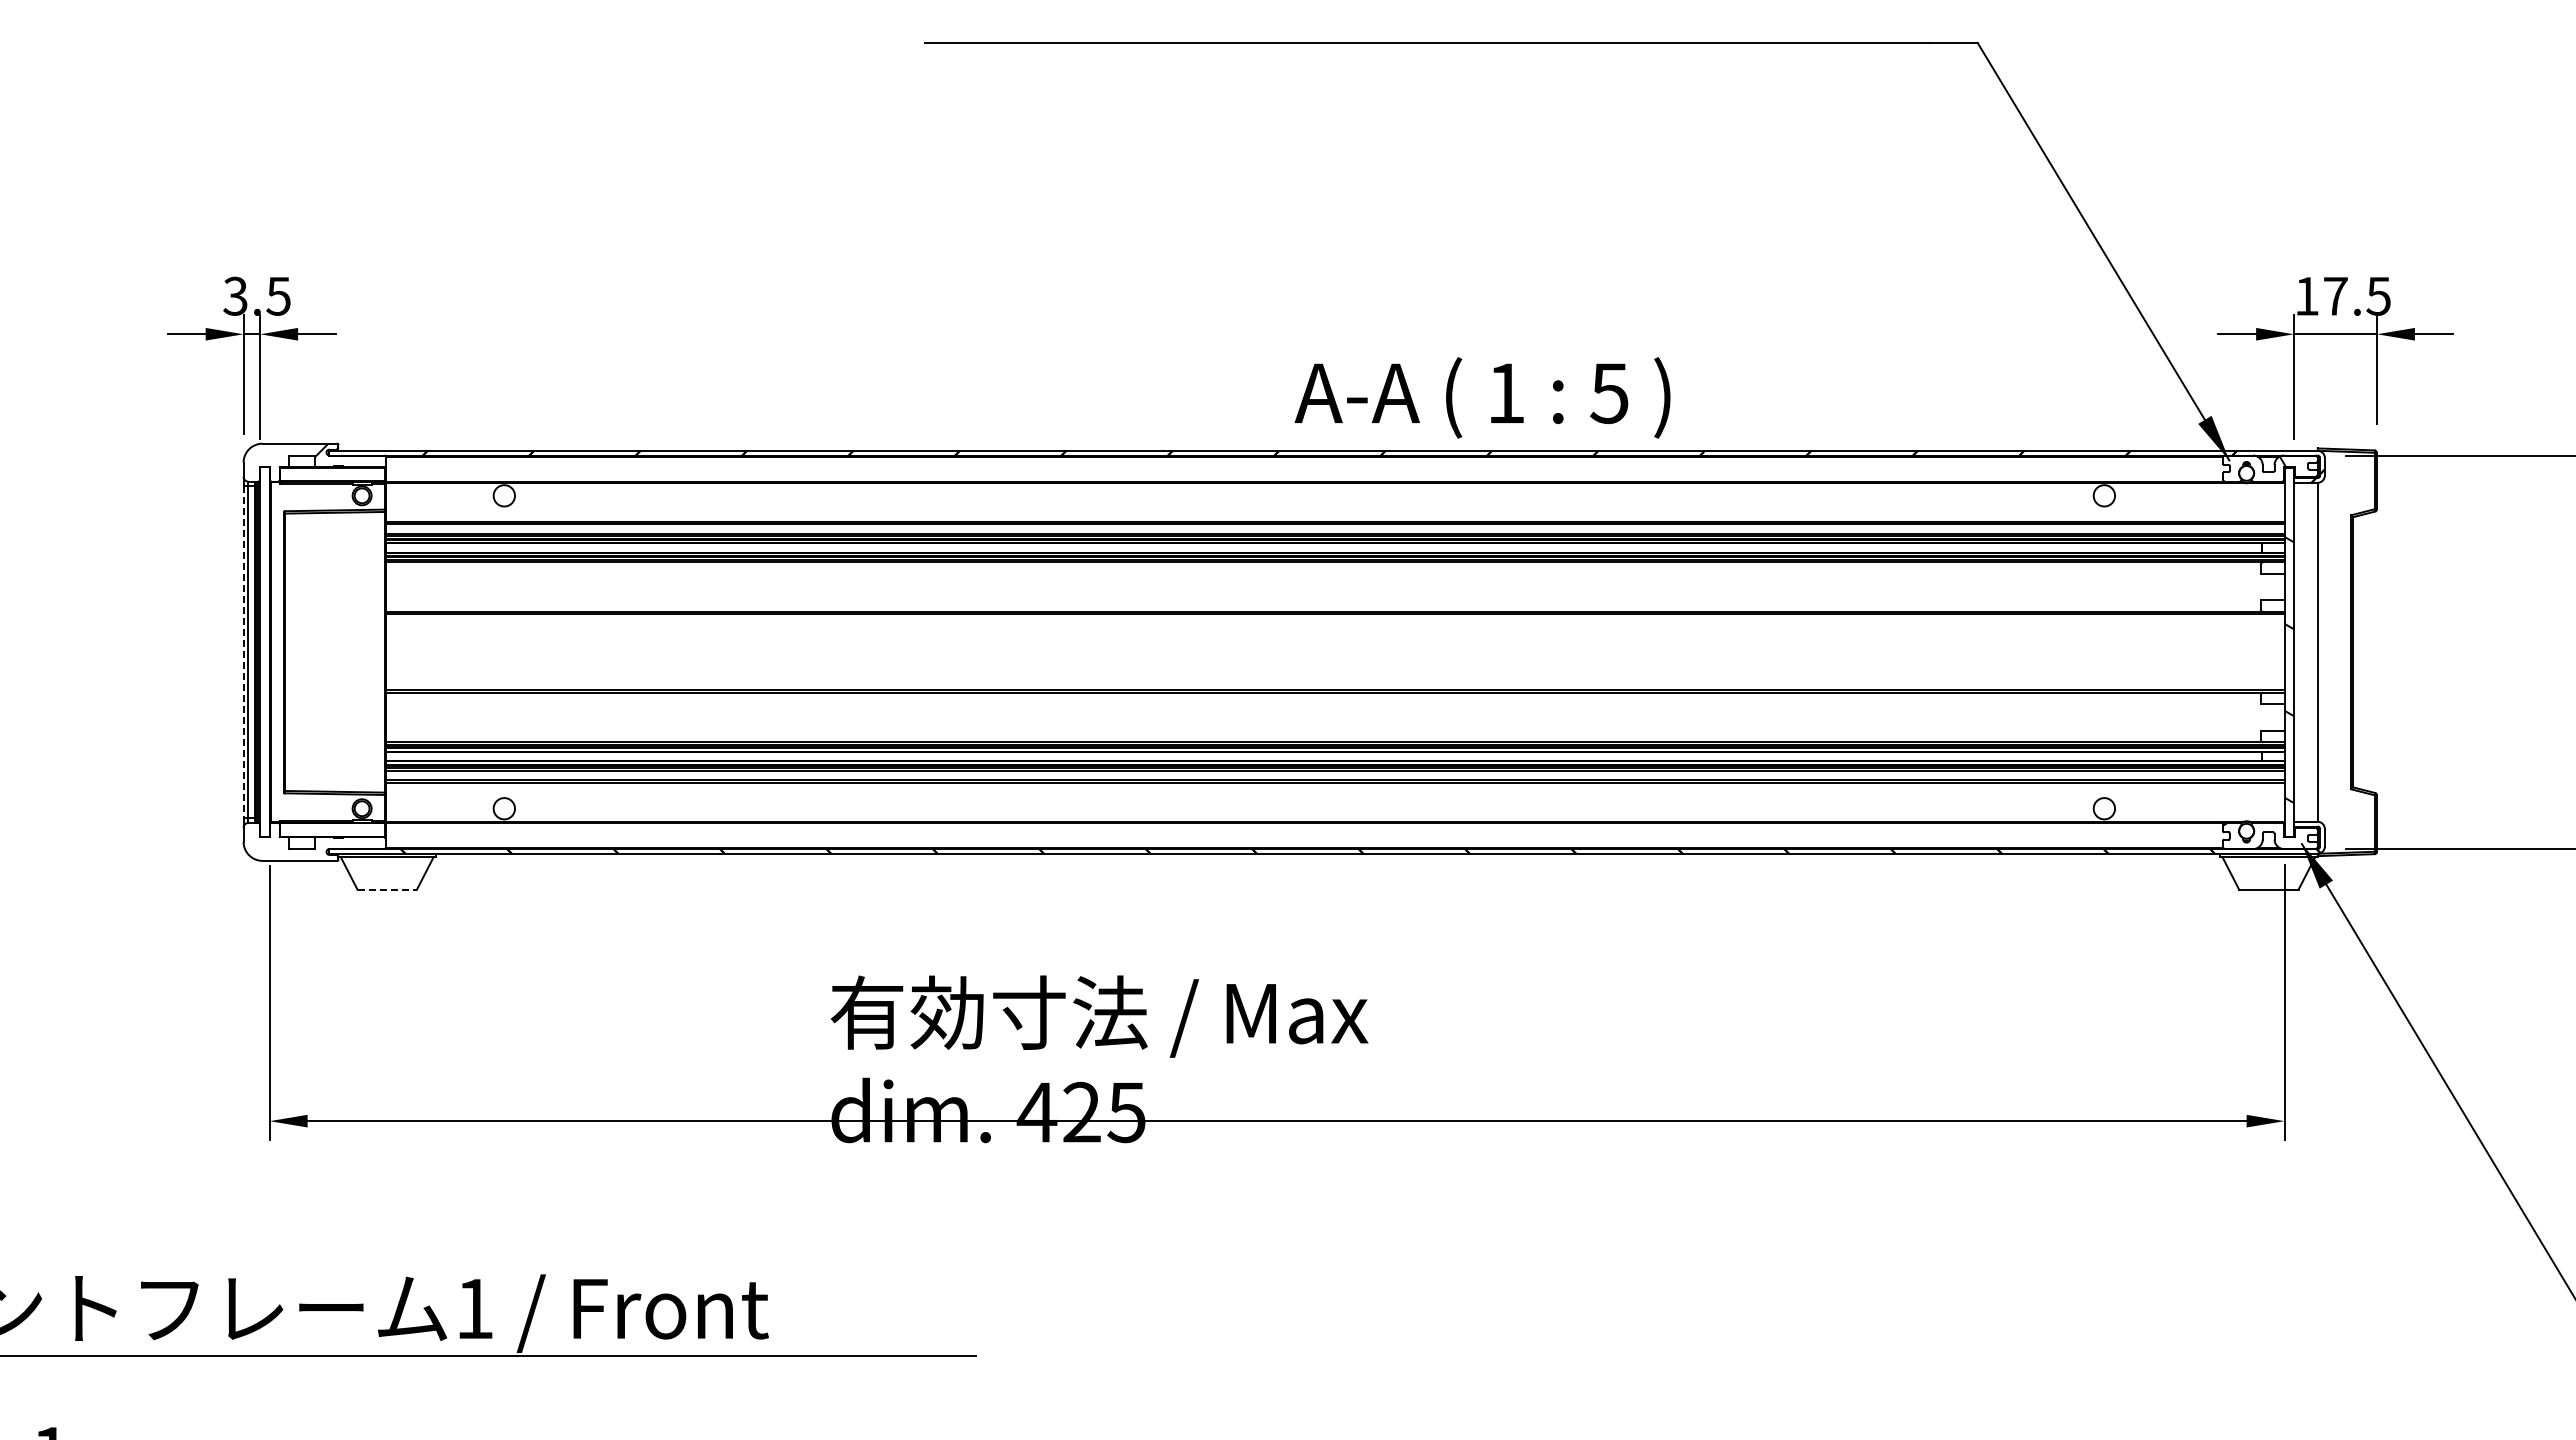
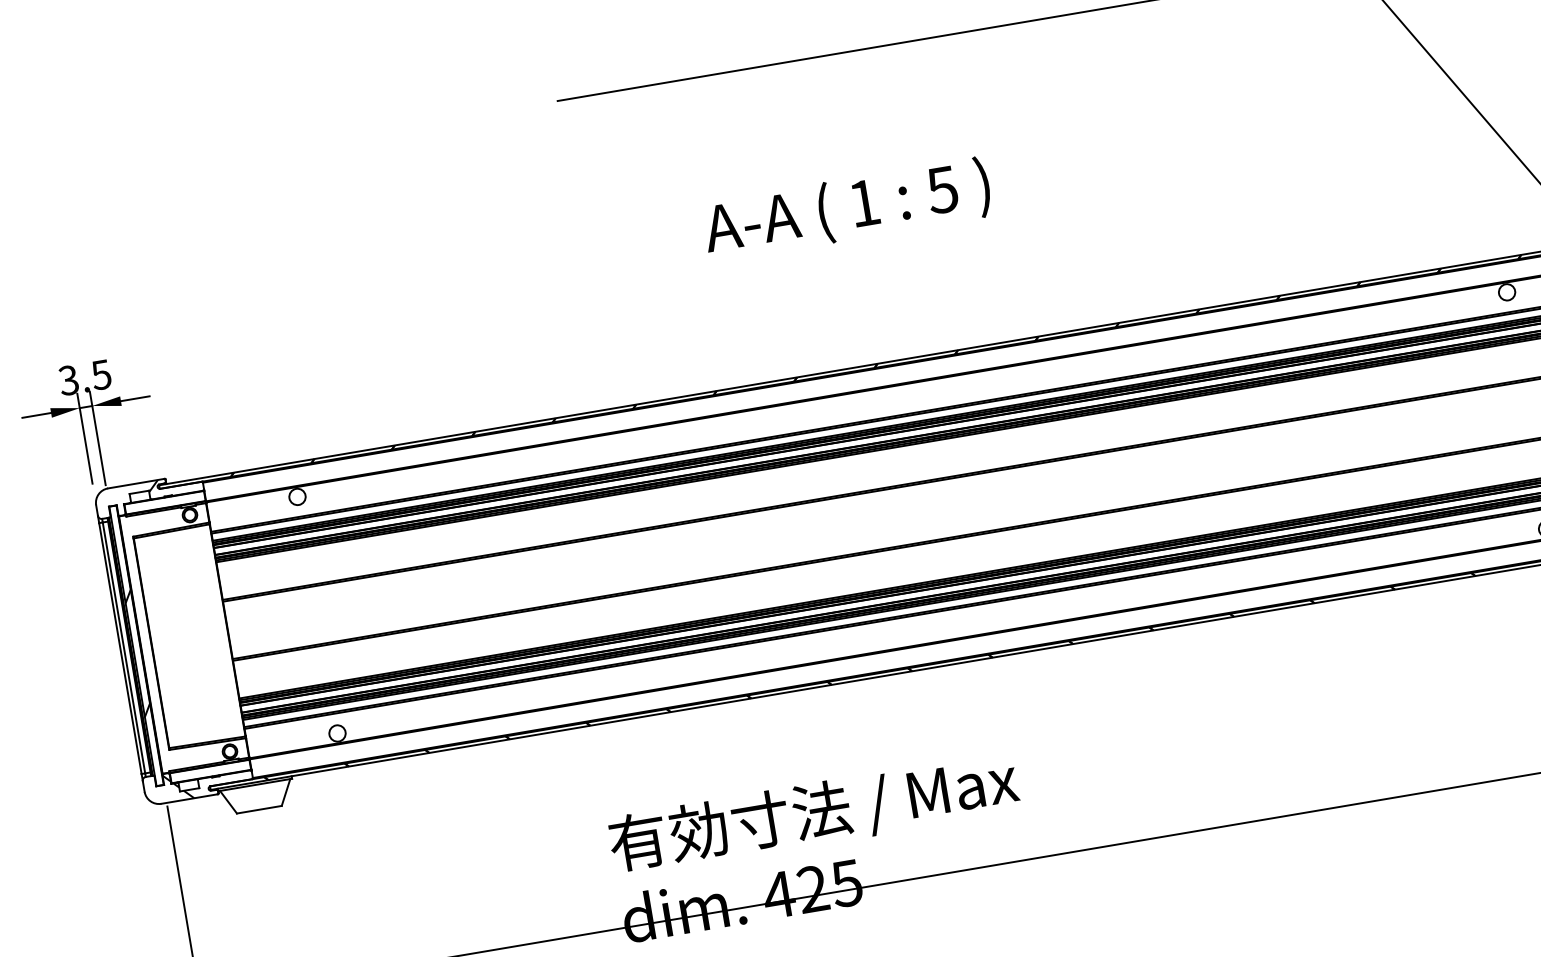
text: (1482, 397) -> (846, 209), moved
line: (243, 652) -> (120, 648), dashed -> solid
hatch: (264, 661) -> (137, 652), added
hatch: (288, 842) -> (178, 786), added
line: (387, 889) -> (259, 809), dashed -> solid

